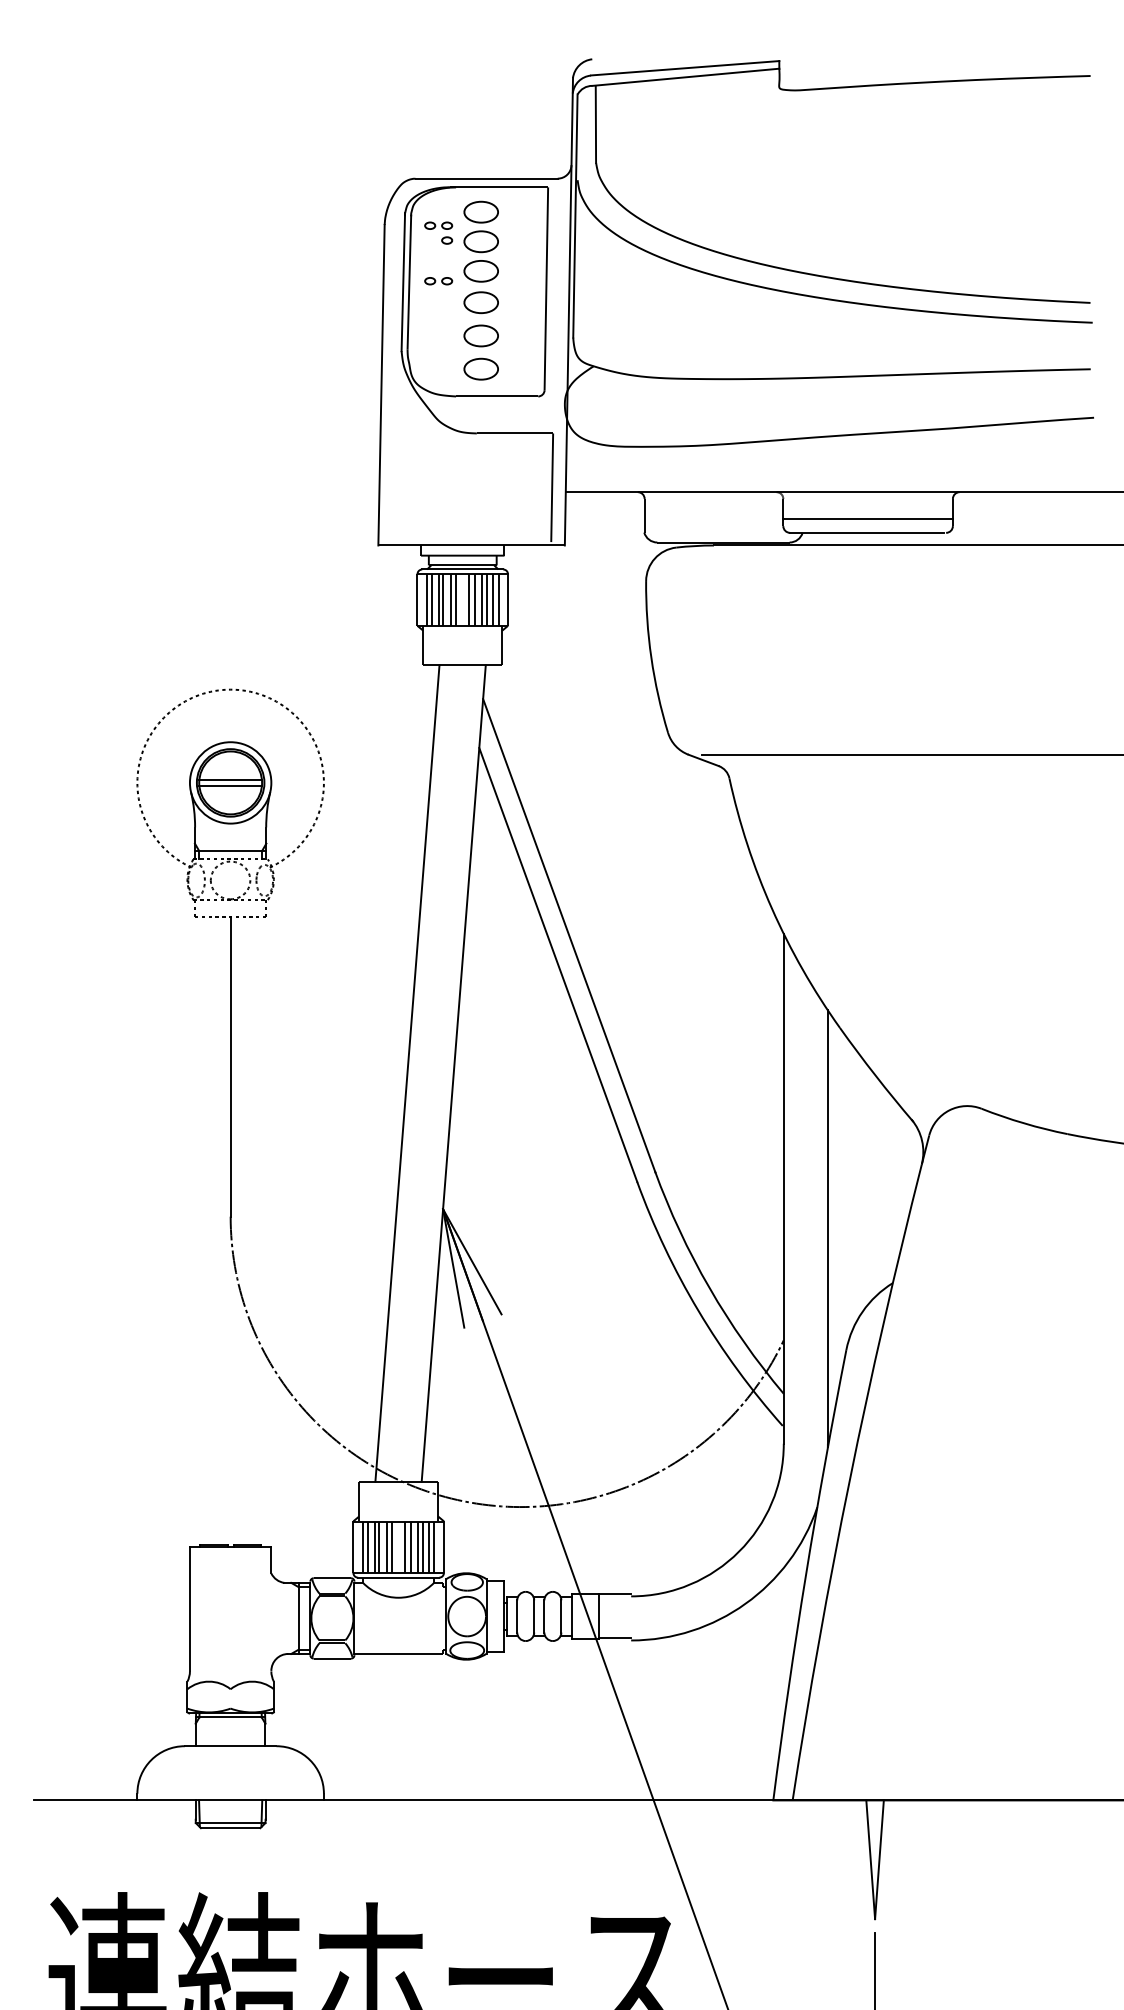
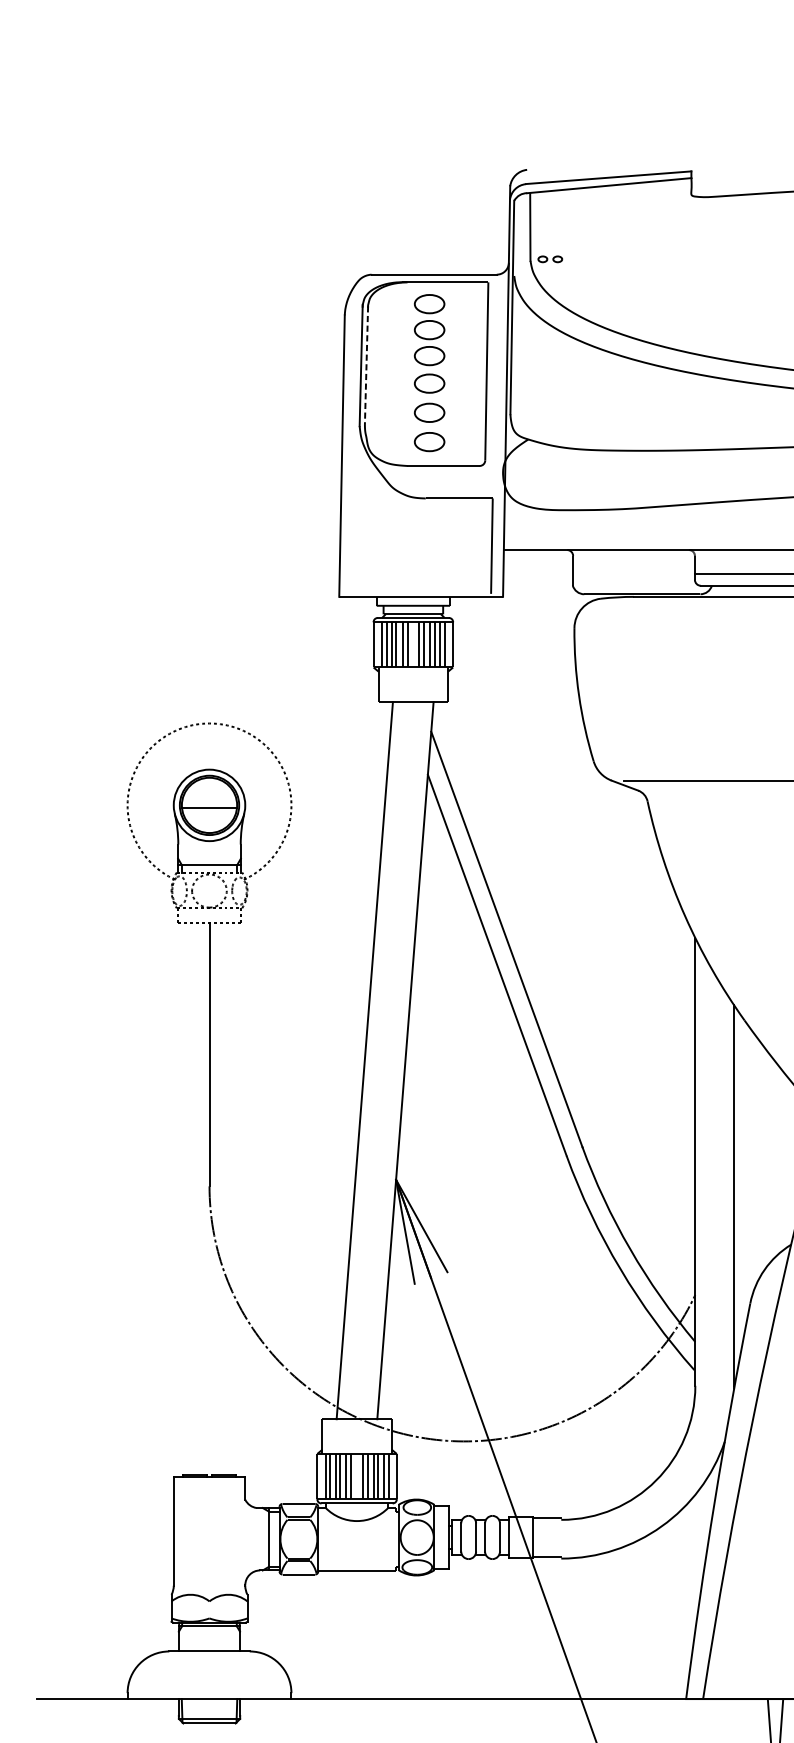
part: (438, 232) -> (392, 321), removed
part: (438, 281) -> (550, 259), moved
line: (409, 282) -> (366, 365), solid -> dashed
line: (230, 779) -> (209, 802), removed

